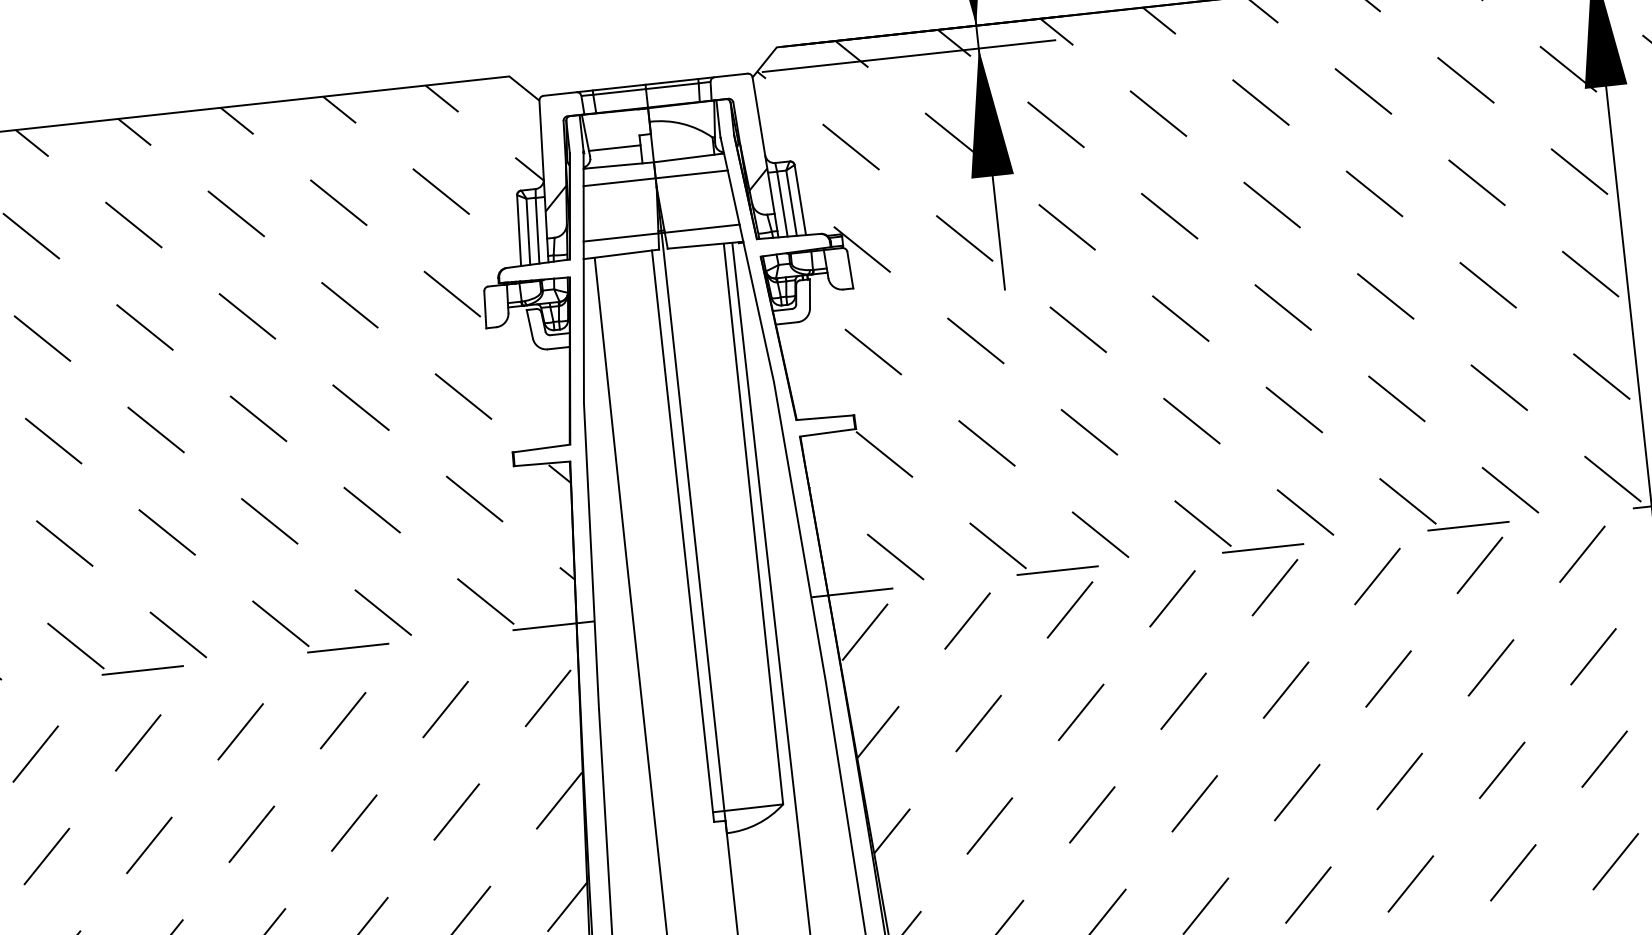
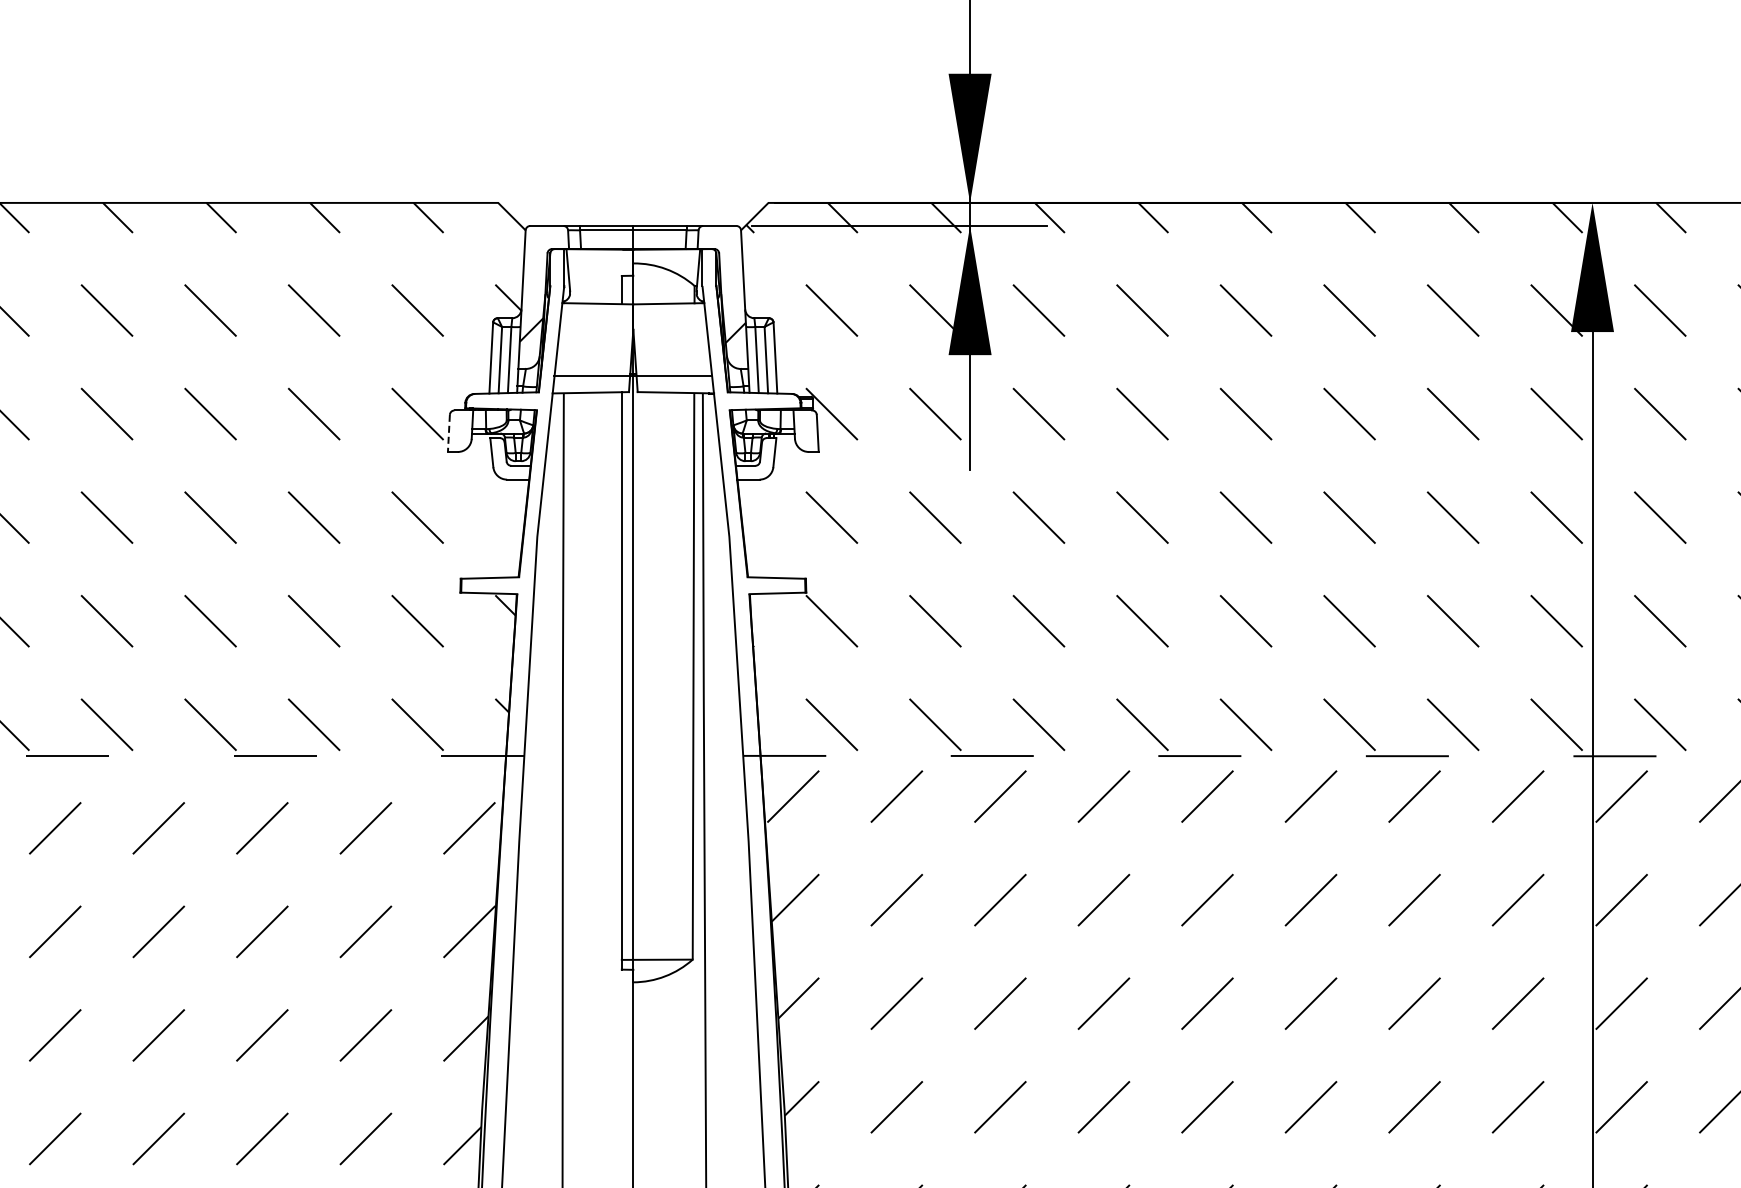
line: (614, 147) -> (595, 285), removed
line: (655, 178) -> (633, 320), removed
line: (484, 309) -> (448, 433), solid -> dashed

